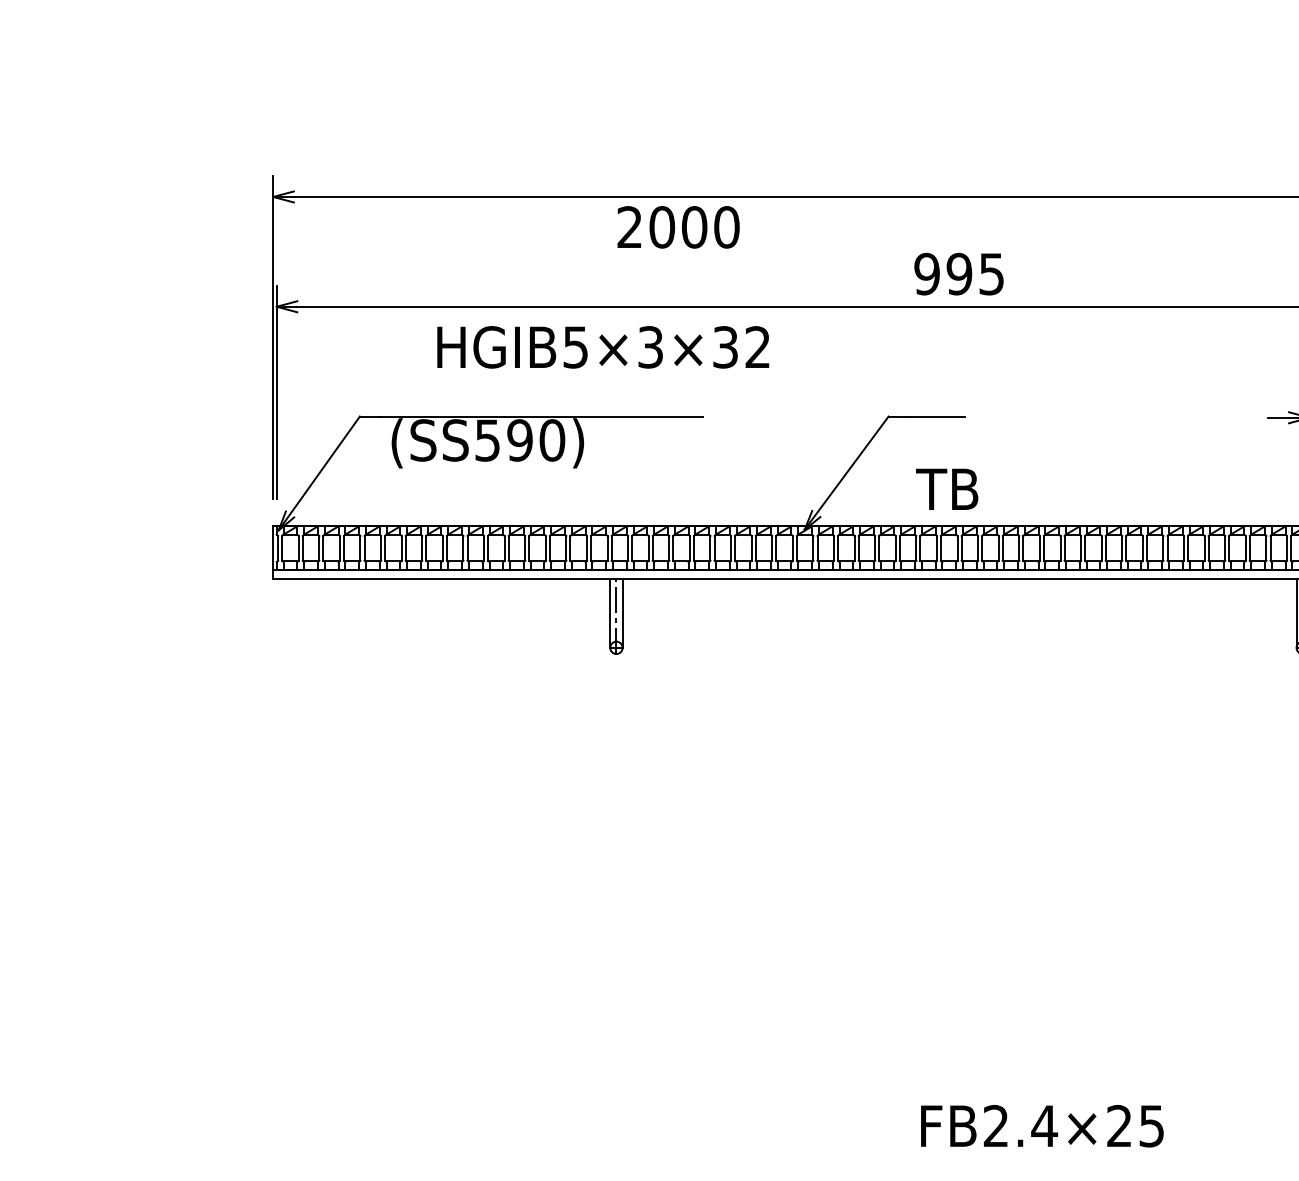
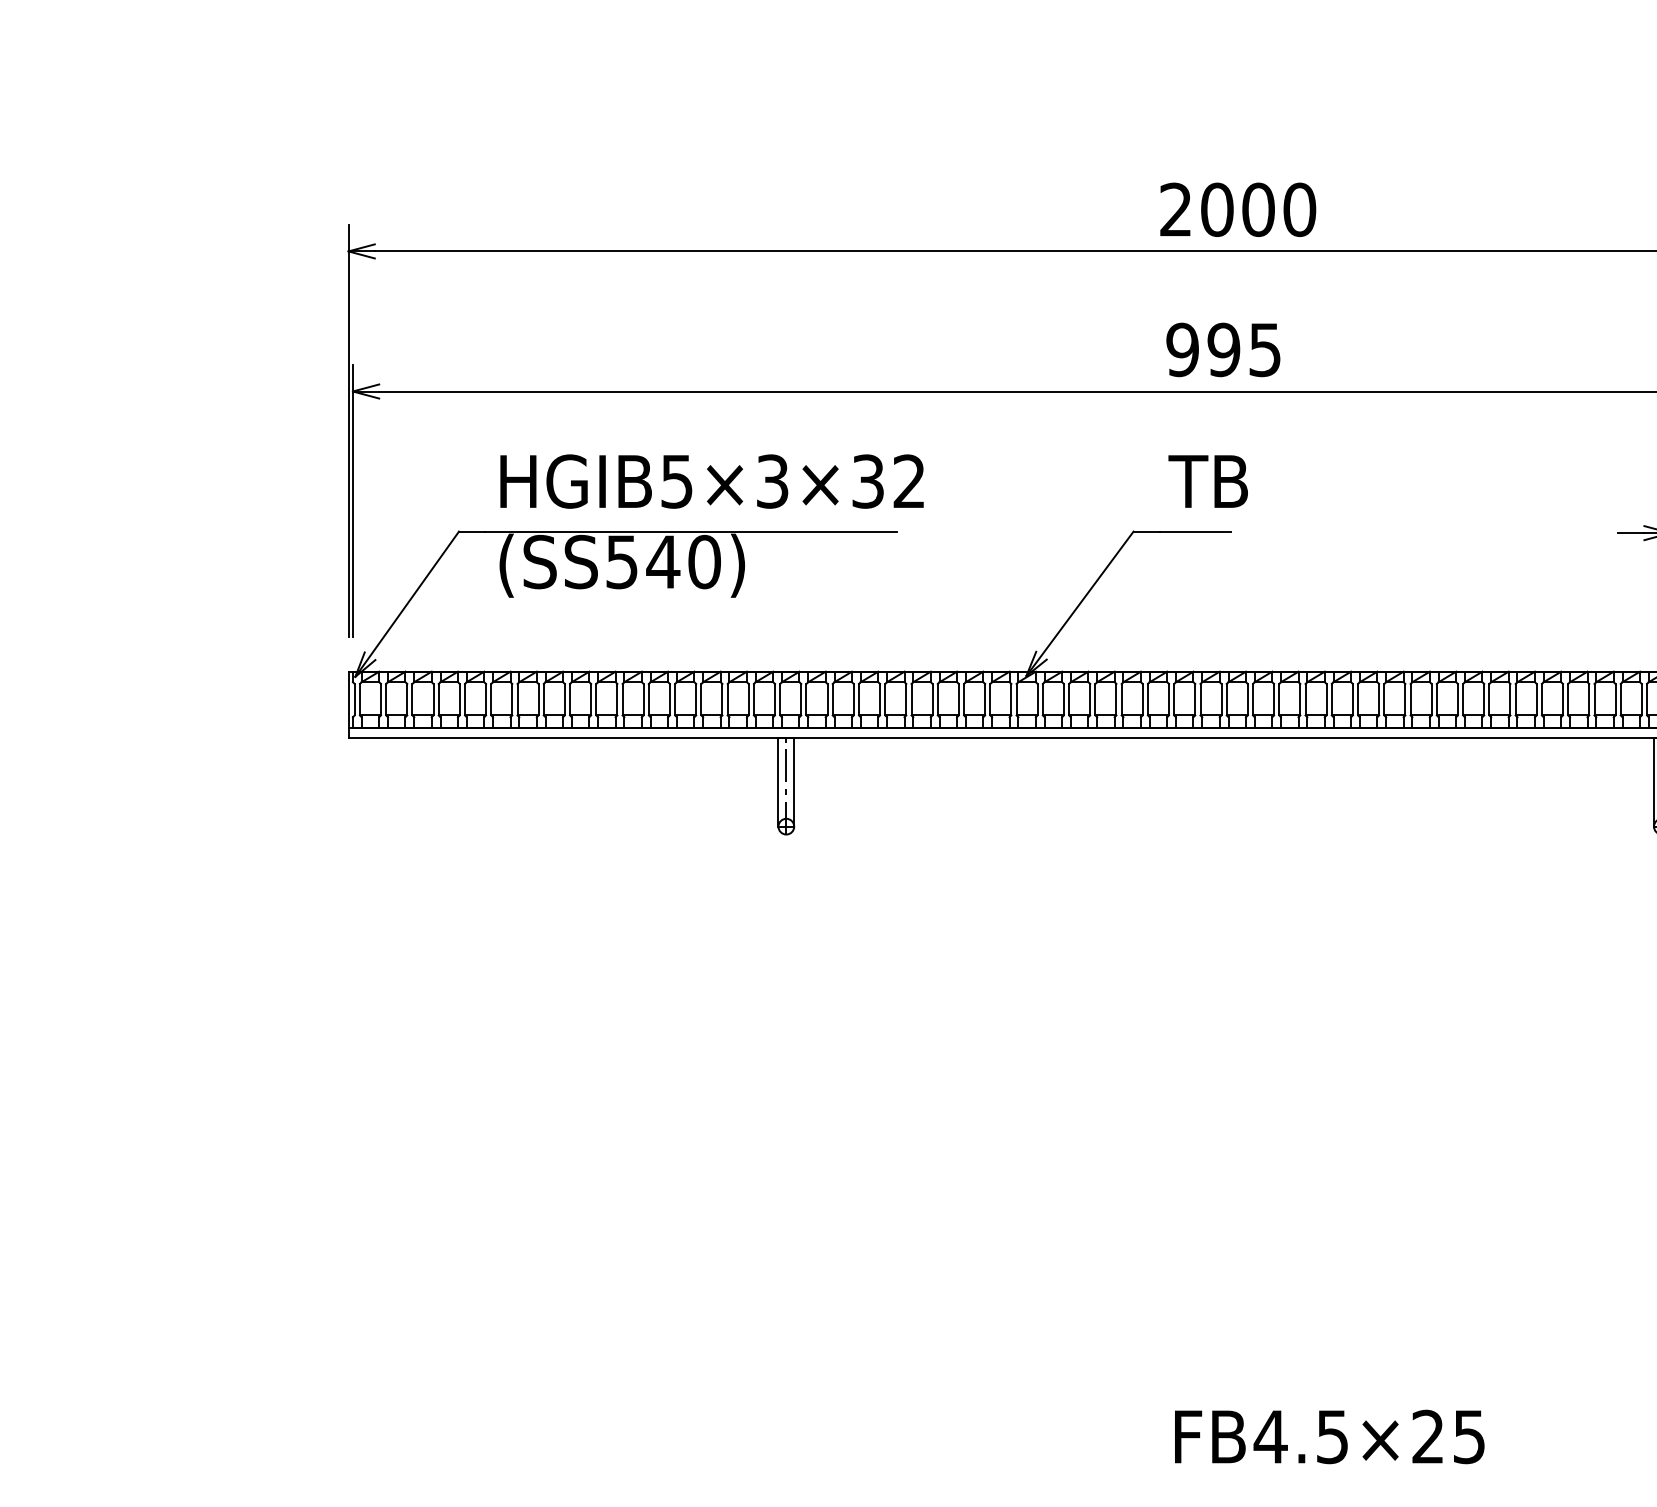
text: (678, 227) -> (1238, 210), moved
text: (603, 347) -> (712, 481), moved
text: (519, 440) -> (662, 562), (SS590) -> (SS540)
text: (947, 488) -> (1208, 480), moved
text: (1020, 1125) -> (1301, 1436), FB2.4×25 -> FB4.5×25

